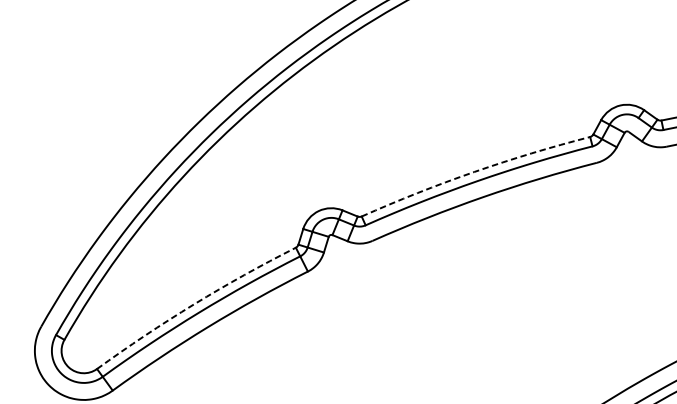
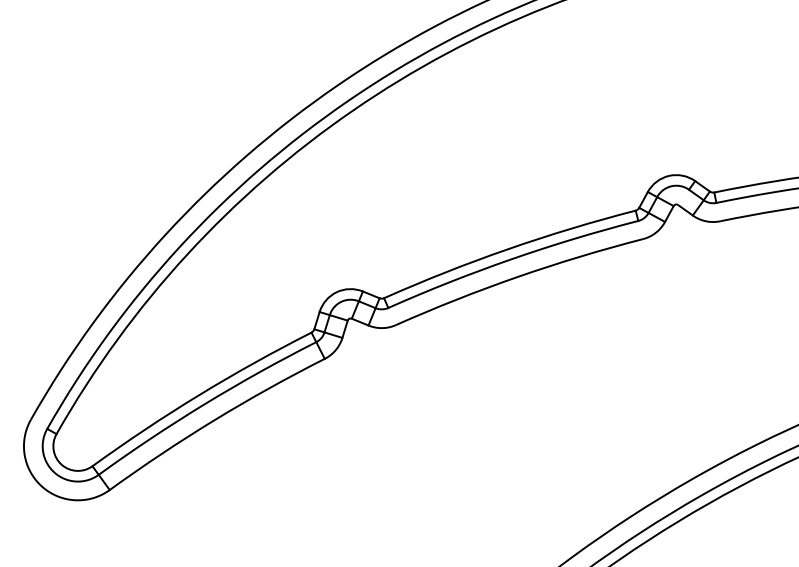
arc: (474, 172) -> (508, 249), dashed -> solid
arc: (194, 304) -> (199, 395), dashed -> solid

